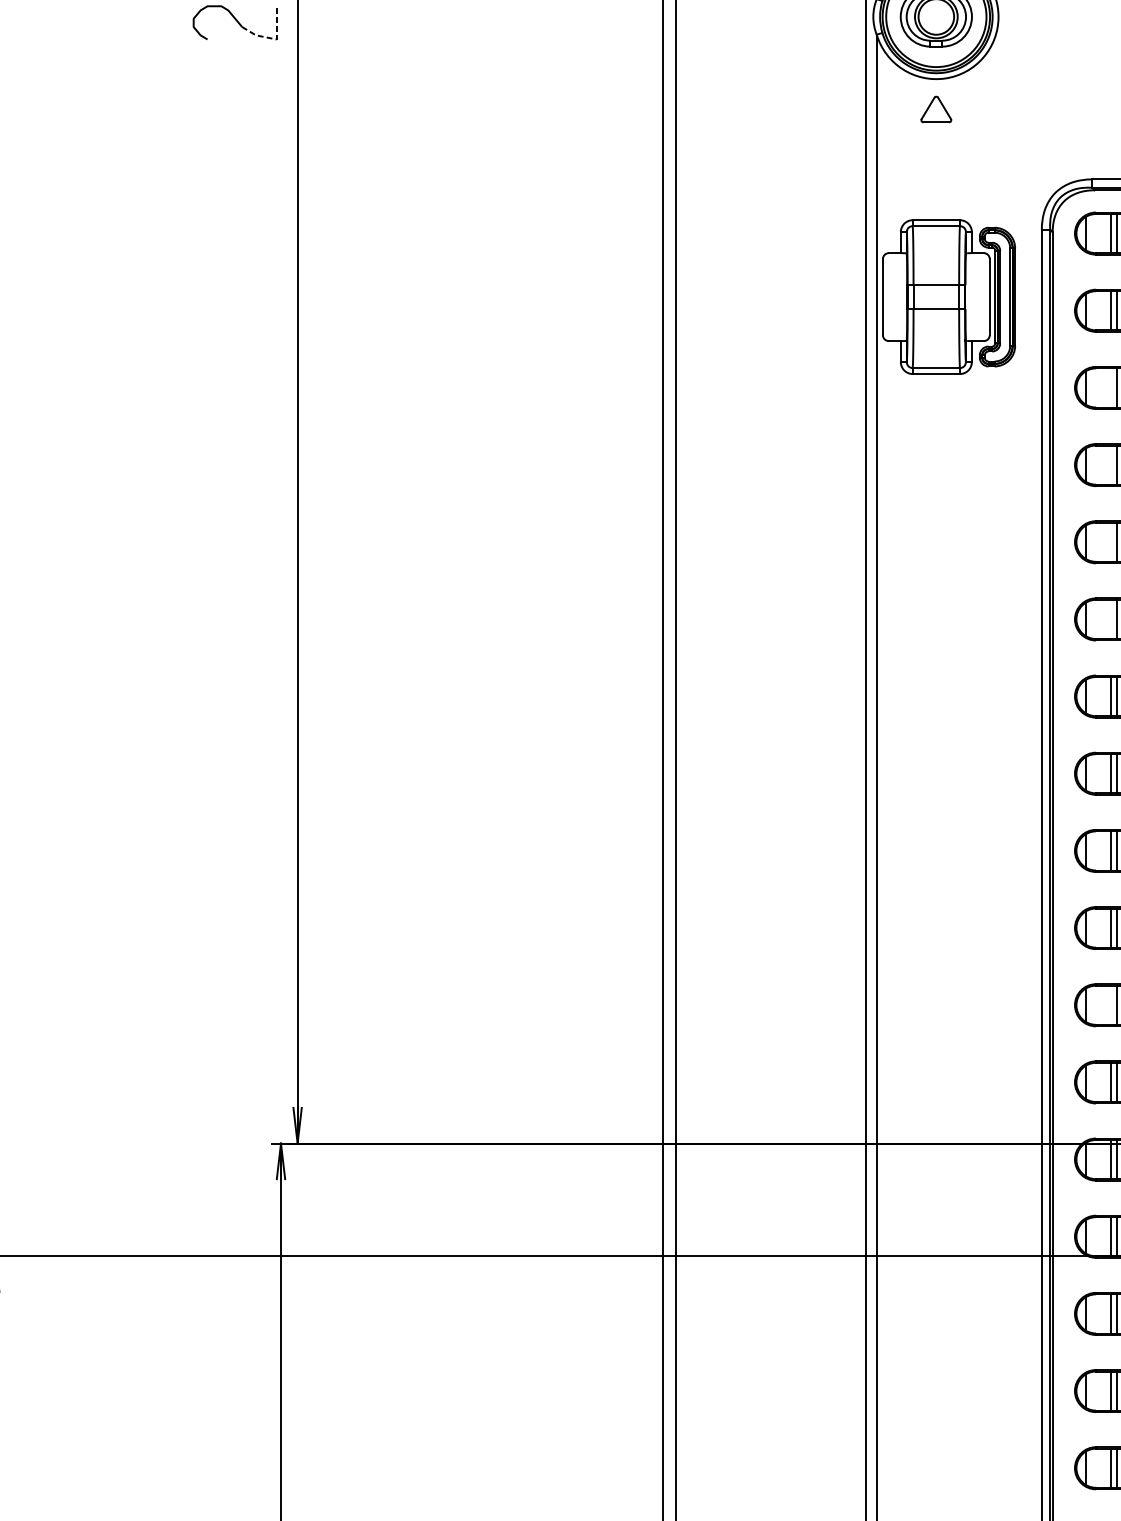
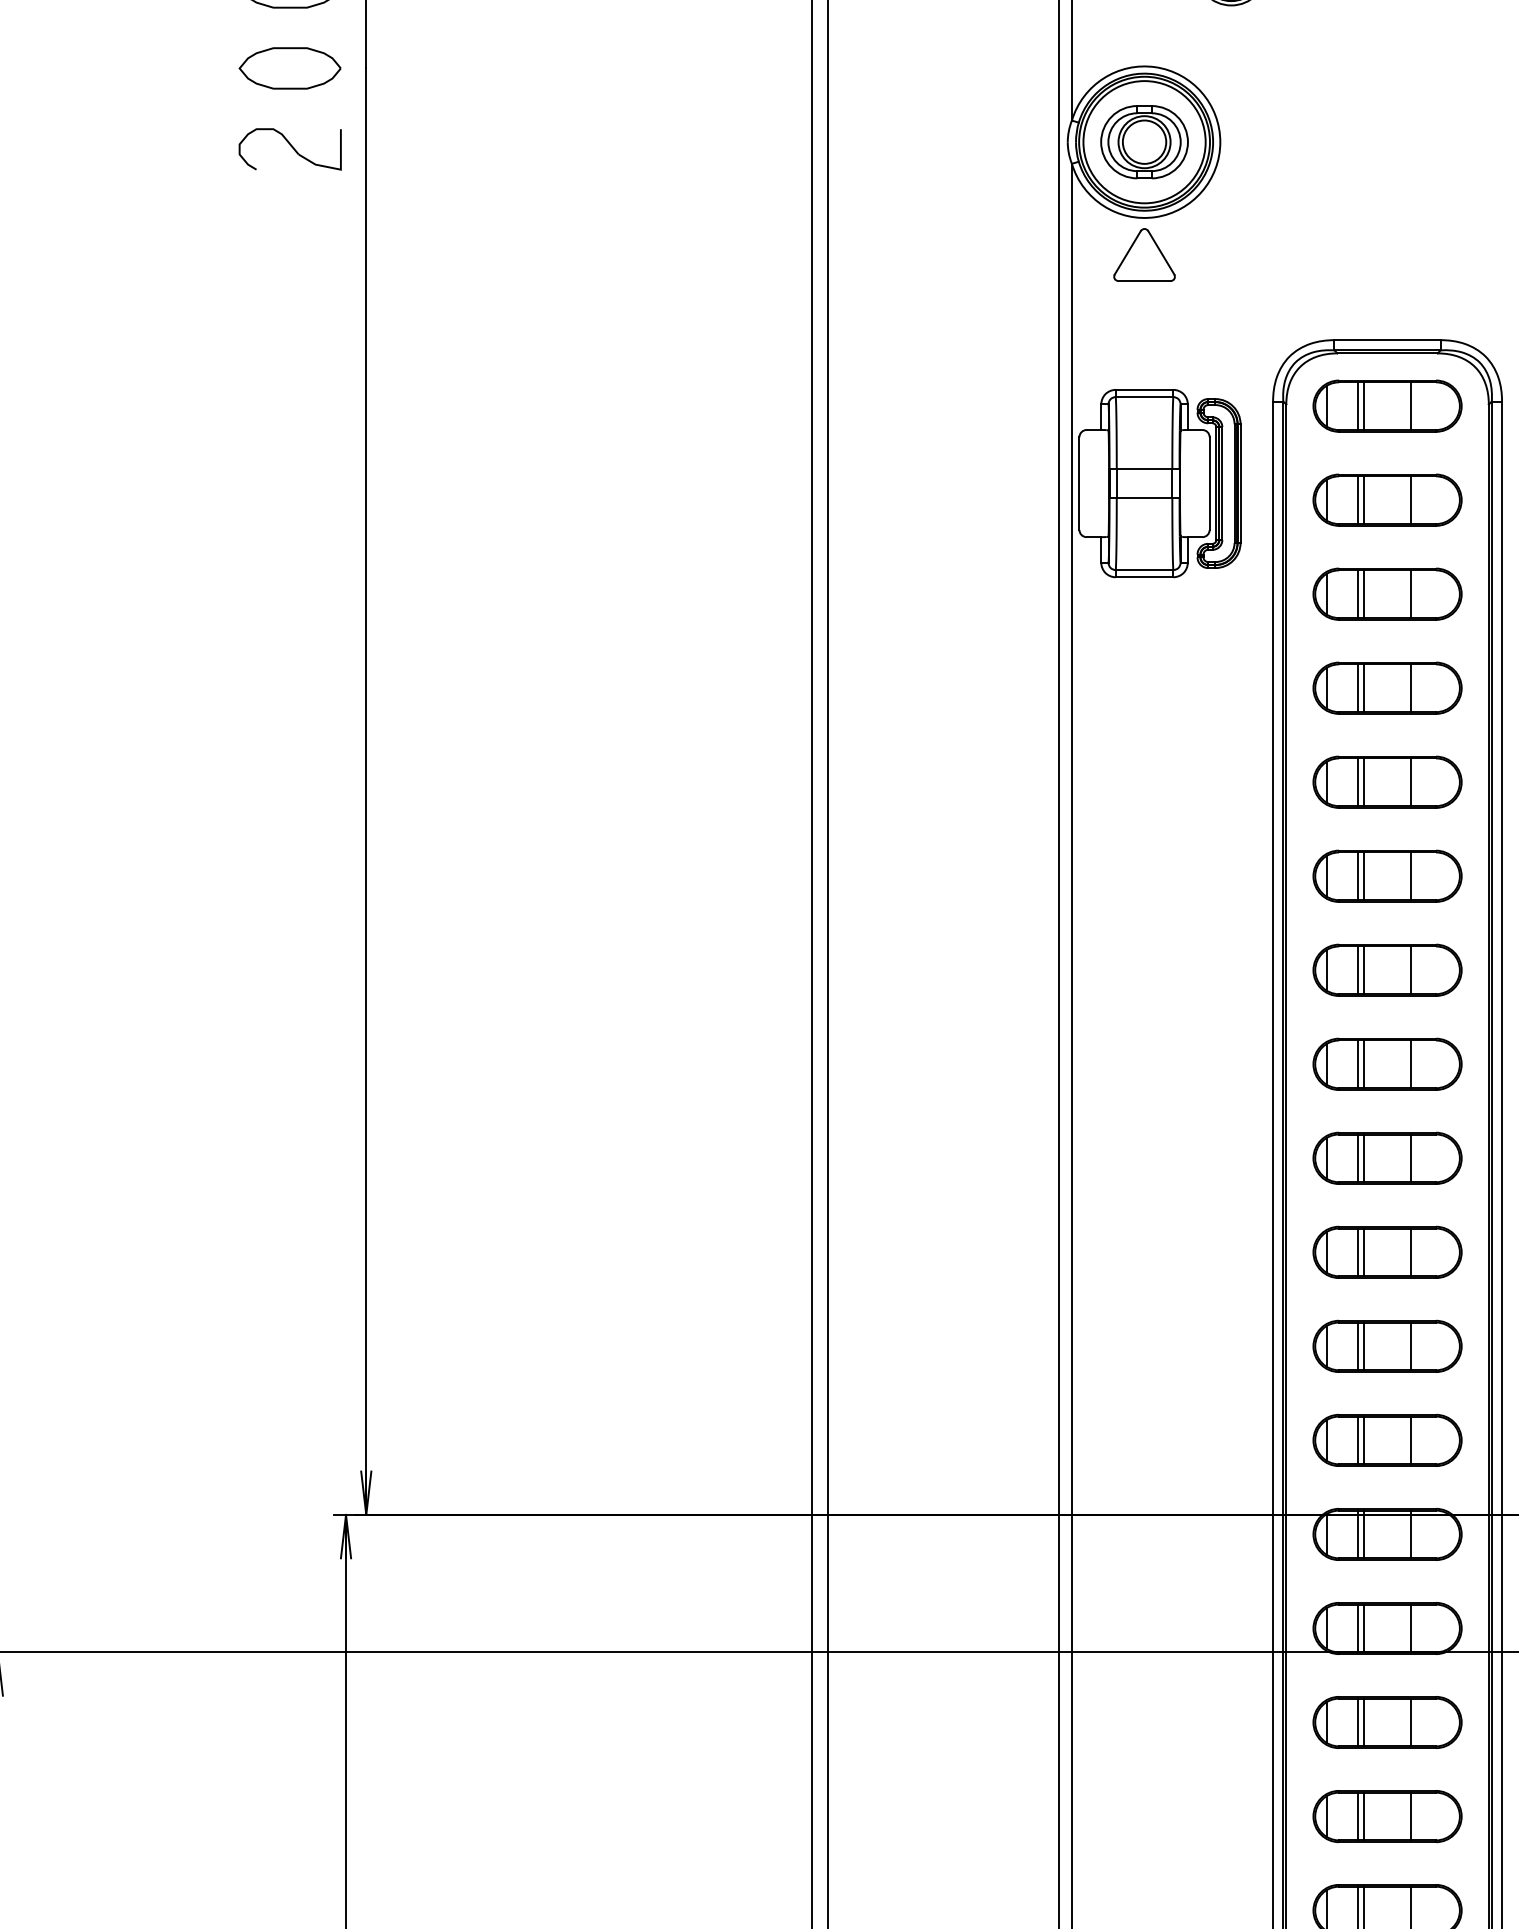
line: (274, 39) -> (338, 169), dashed -> solid
part: (936, 109) -> (1144, 254), size x1.67
line: (1111, 388) -> (1357, 594), added
line: (1111, 465) -> (1357, 688), added
line: (1111, 542) -> (1357, 782), added
line: (1111, 619) -> (1357, 876), added
line: (1111, 1005) -> (1357, 1346), added

